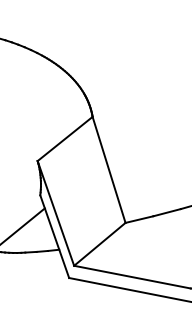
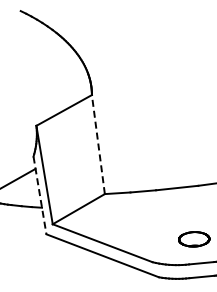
line: (109, 169) -> (98, 144), solid -> dashed
line: (55, 236) -> (40, 195), solid -> dashed

